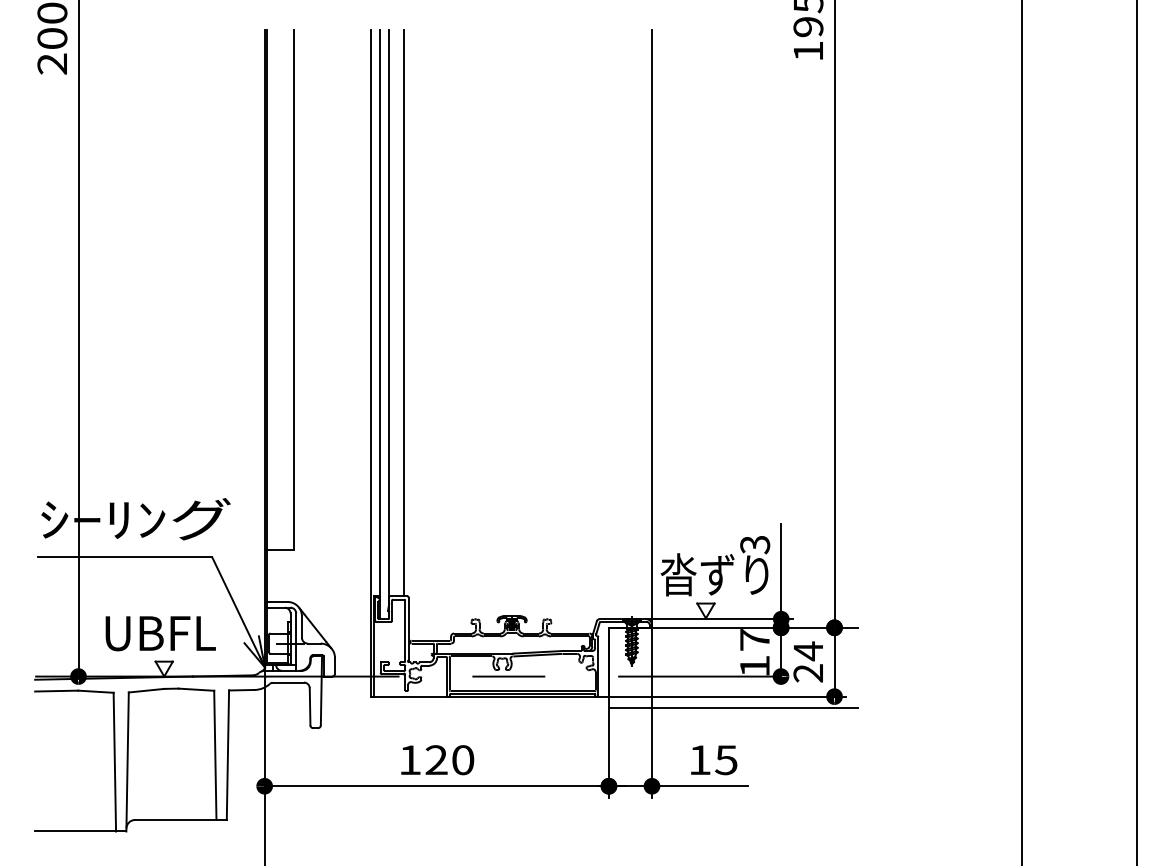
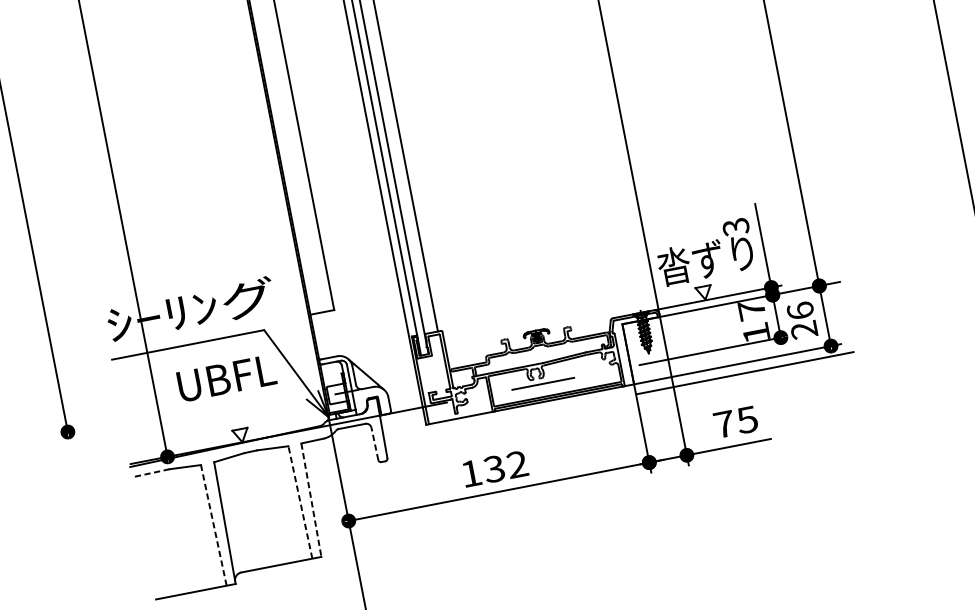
text: (160, 633) -> (226, 378), moved
text: (808, 651) -> (800, 311), 24 -> 26
line: (56, 691) -> (150, 473), solid -> dashed
line: (310, 706) -> (375, 443), solid -> dashed
line: (215, 755) -> (300, 502), solid -> dashed
line: (227, 755) -> (311, 500), solid -> dashed
text: (700, 759) -> (724, 423), 15 -> 75
text: (449, 760) -> (505, 467), 120 -> 132
line: (114, 761) -> (213, 524), solid -> dashed

